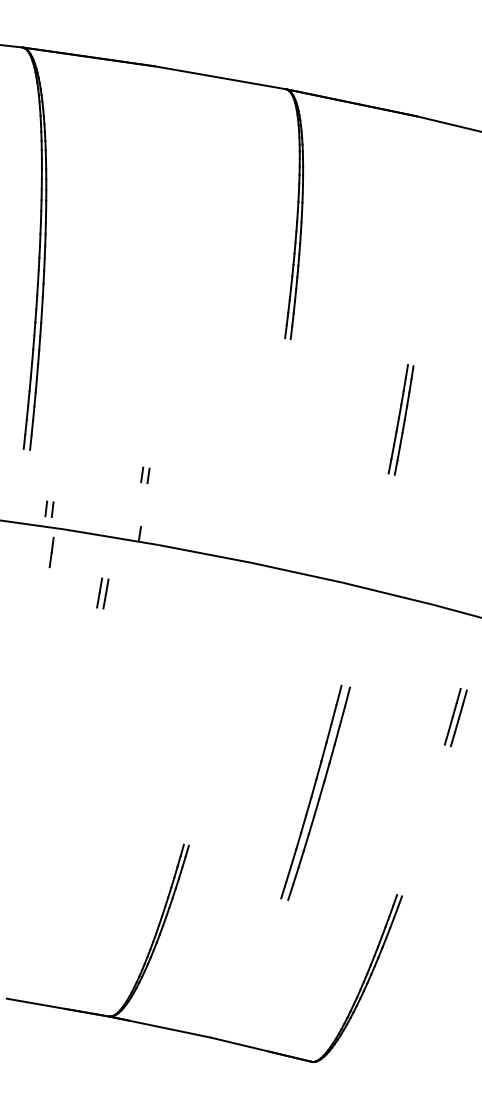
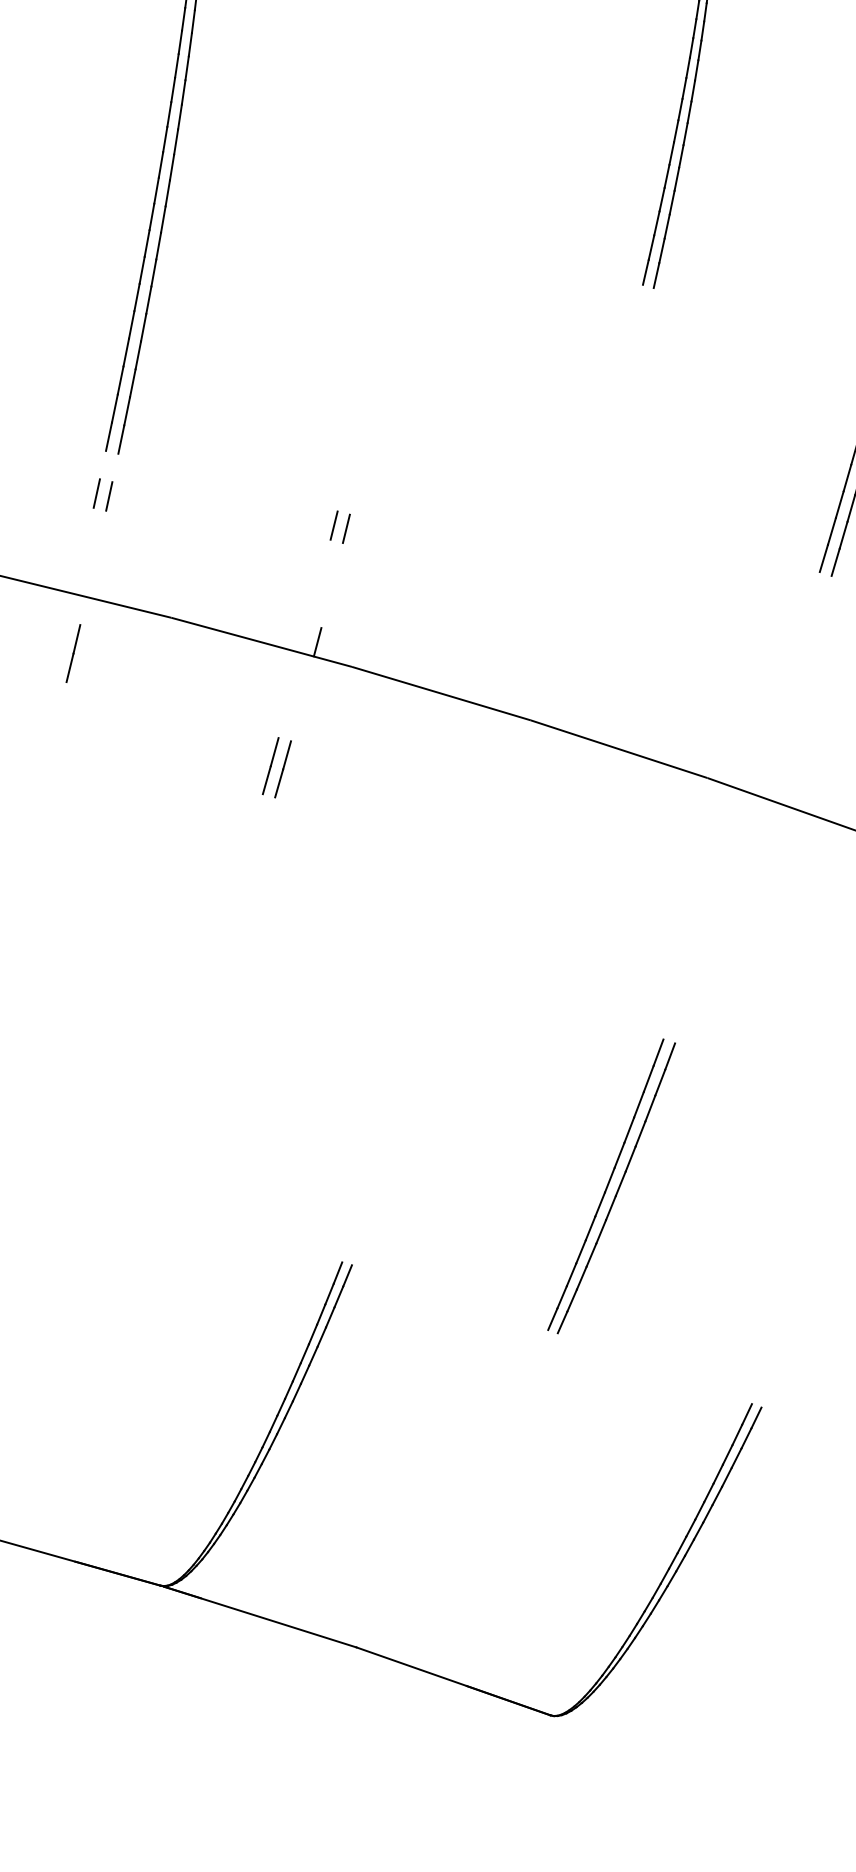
part: (49, 508) -> (103, 493), moved
line: (51, 552) -> (73, 653), moved
part: (102, 593) -> (276, 767), moved
part: (314, 792) -> (609, 1185), size x0.71

